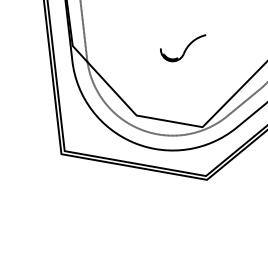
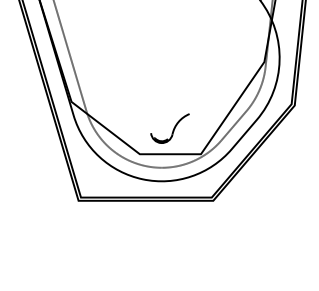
part: (181, 46) -> (169, 128), moved

